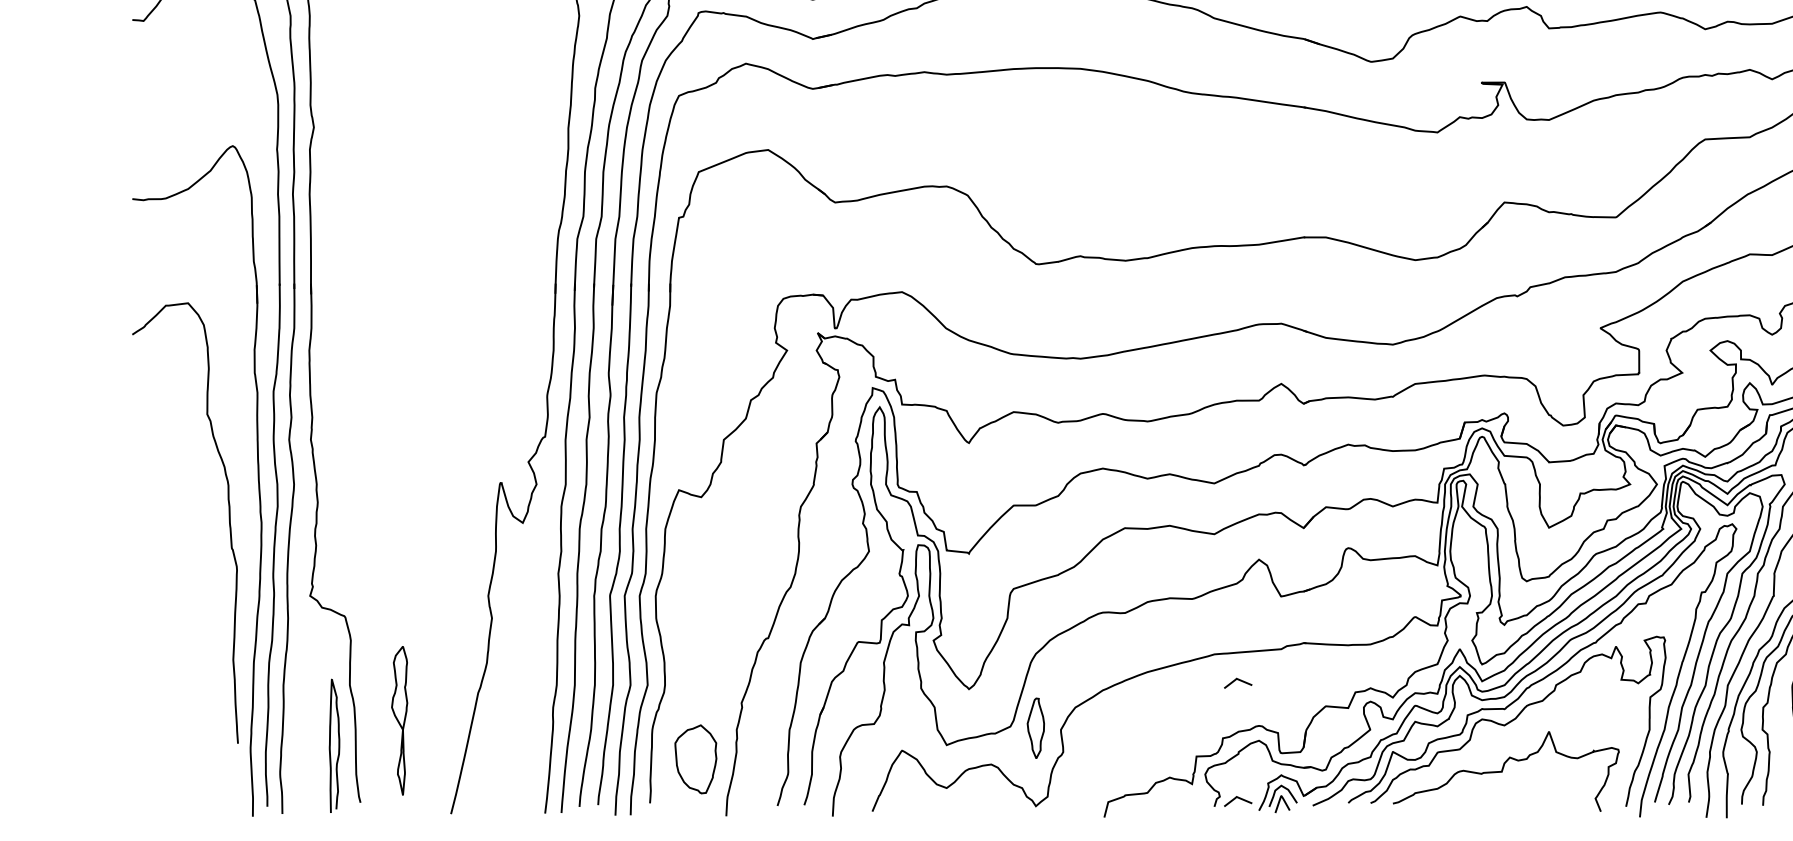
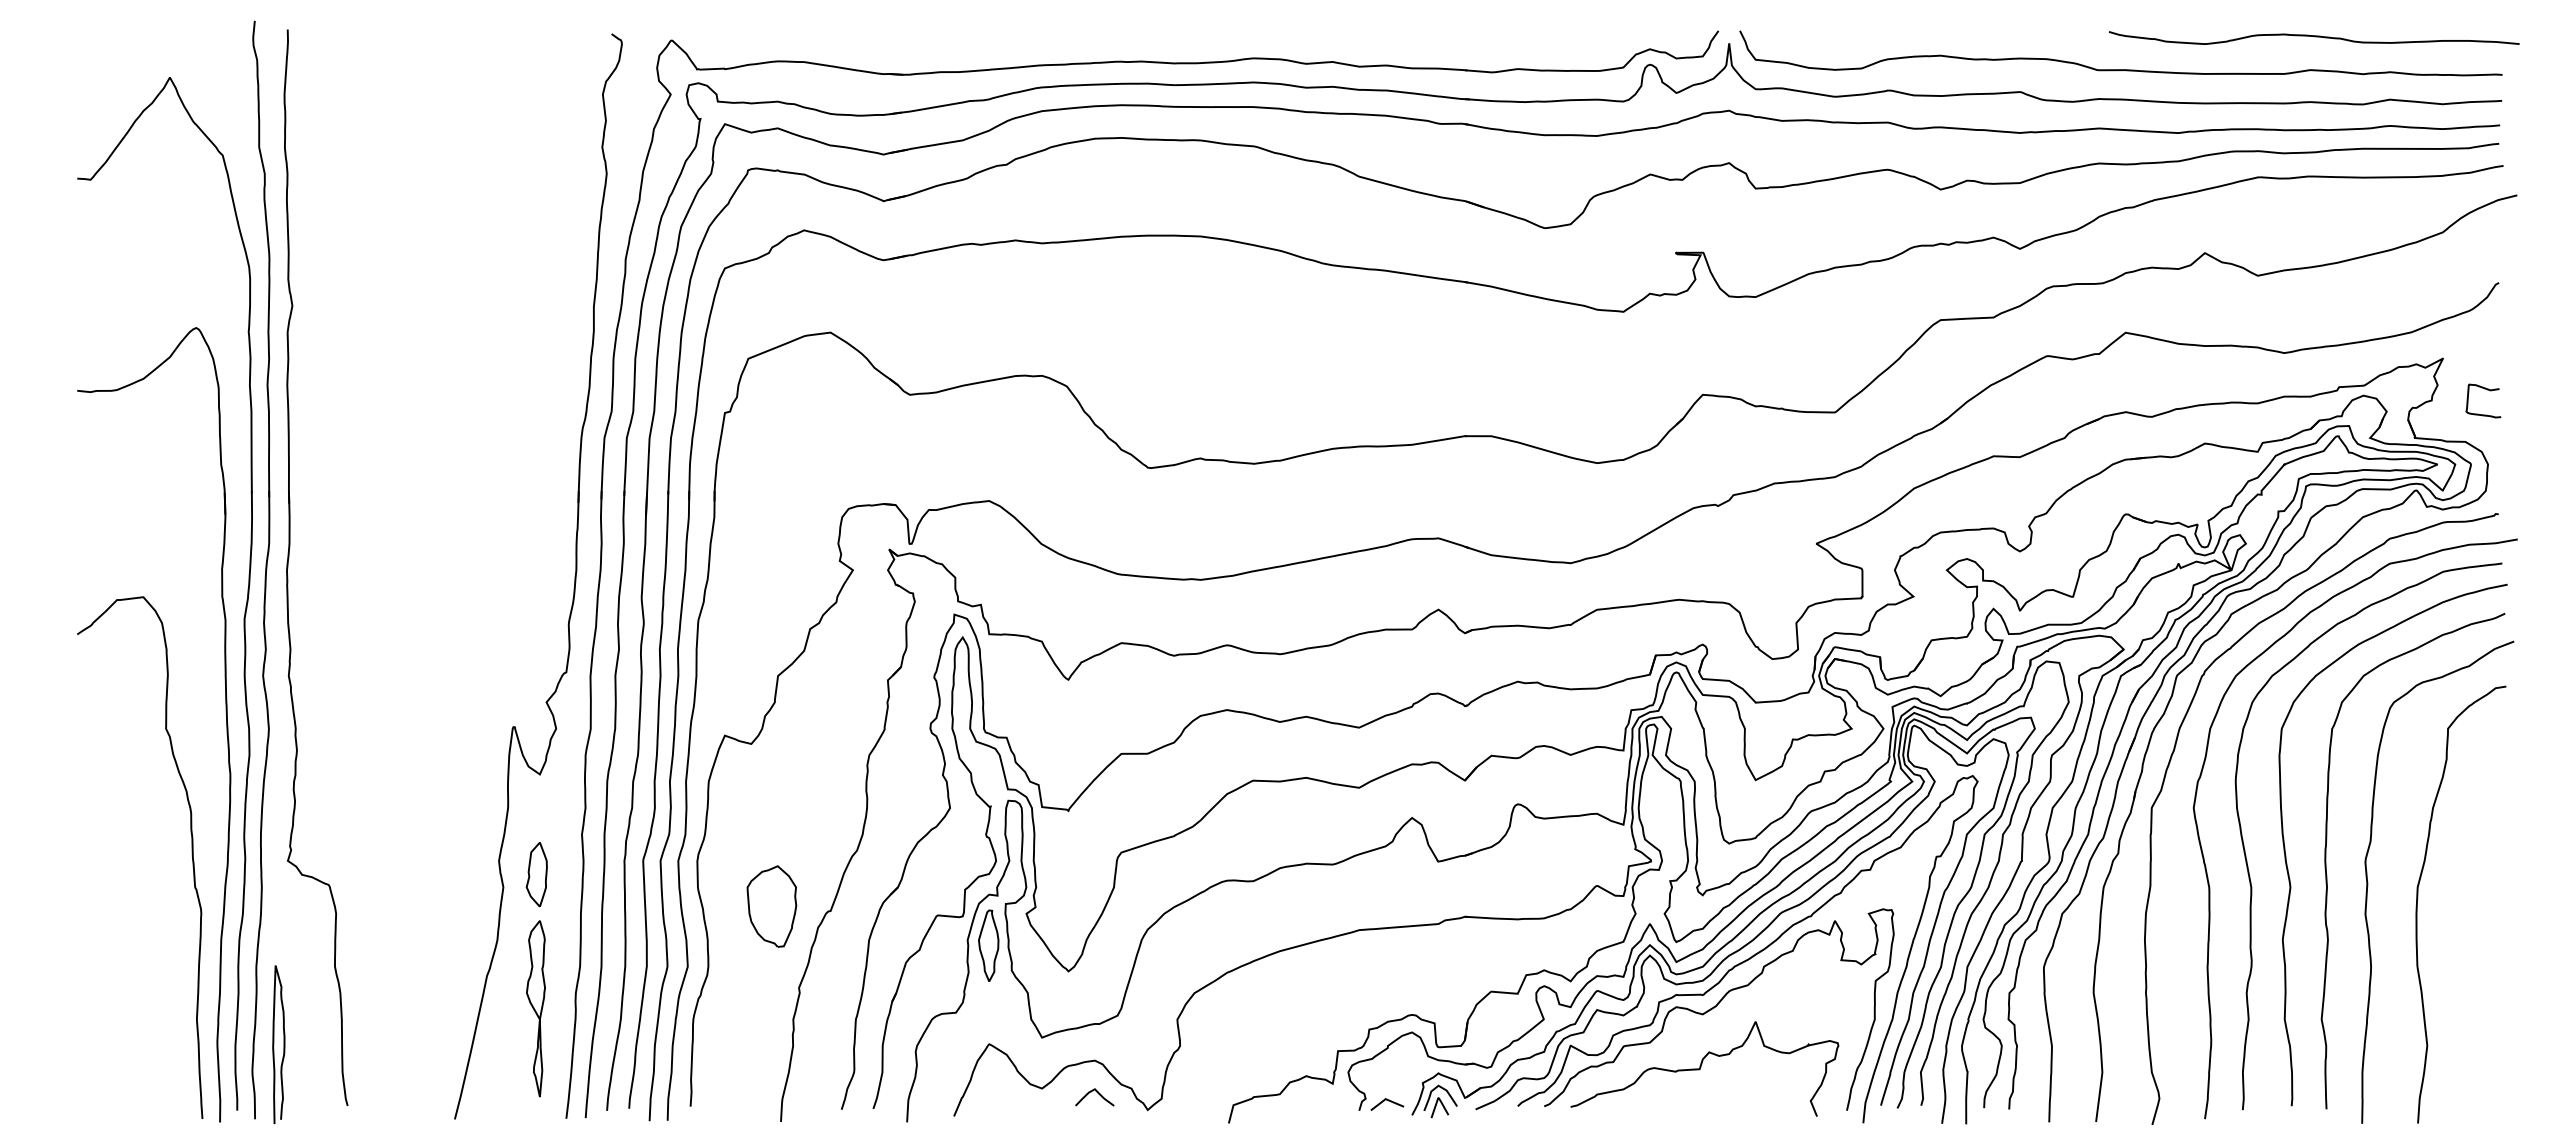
curve: (228, 521) -> (191, 855), moved
part: (519, 607) -> (536, 874), added
line: (1239, 680) -> (1388, 961), removed
part: (399, 720) -> (535, 1008), moved
part: (1035, 728) -> (988, 945), moved
curve: (330, 745) -> (274, 1044), moved
part: (695, 759) -> (771, 906), moved
curve: (993, 792) -> (1097, 1093), added

